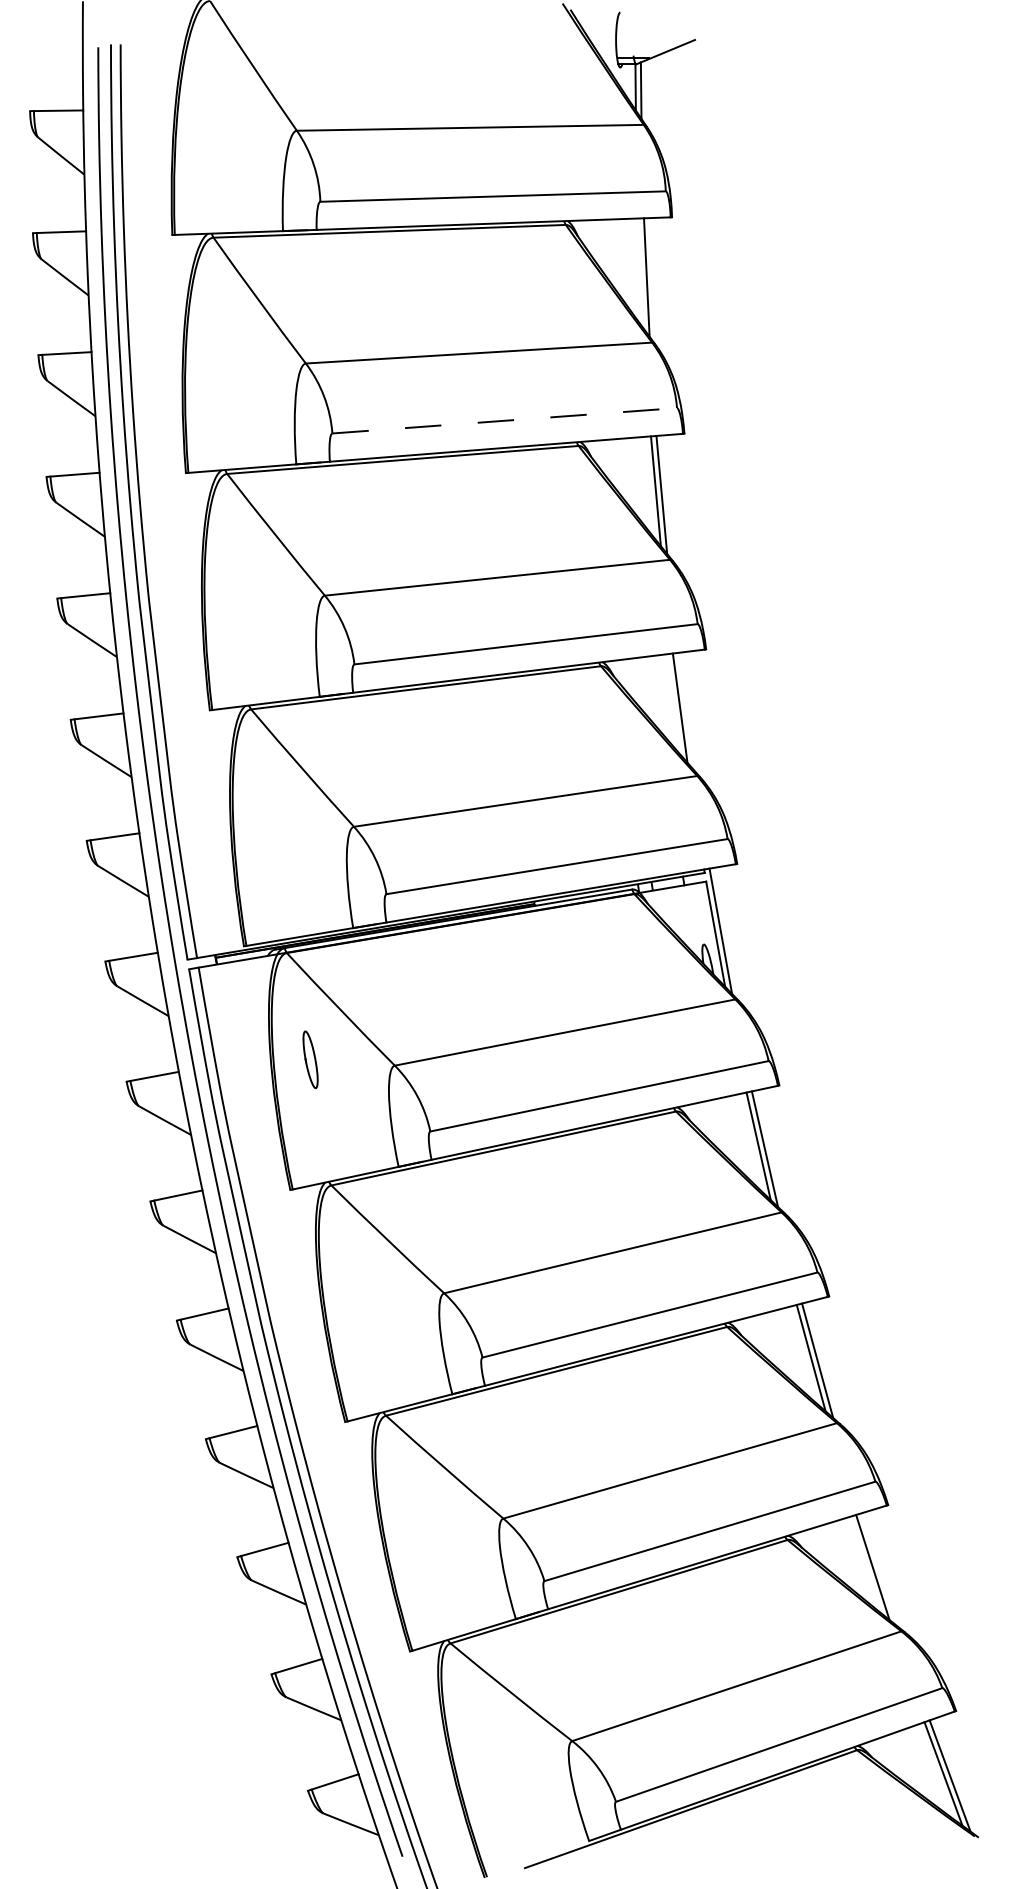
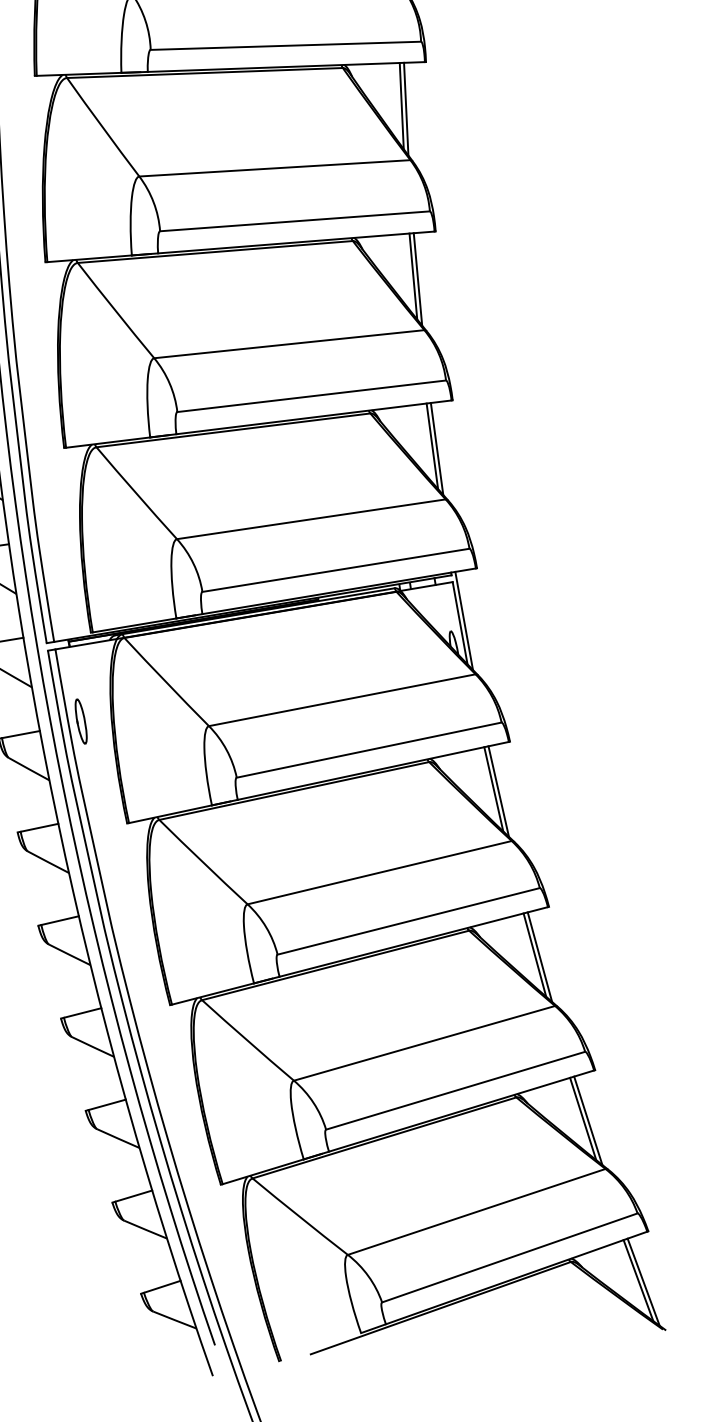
line: (640, 273) -> (401, 106), added
line: (504, 420) -> (294, 221), dashed -> solid
line: (686, 711) -> (437, 448), added
part: (310, 1059) -> (81, 721), moved
line: (879, 1569) -> (588, 1120), added

